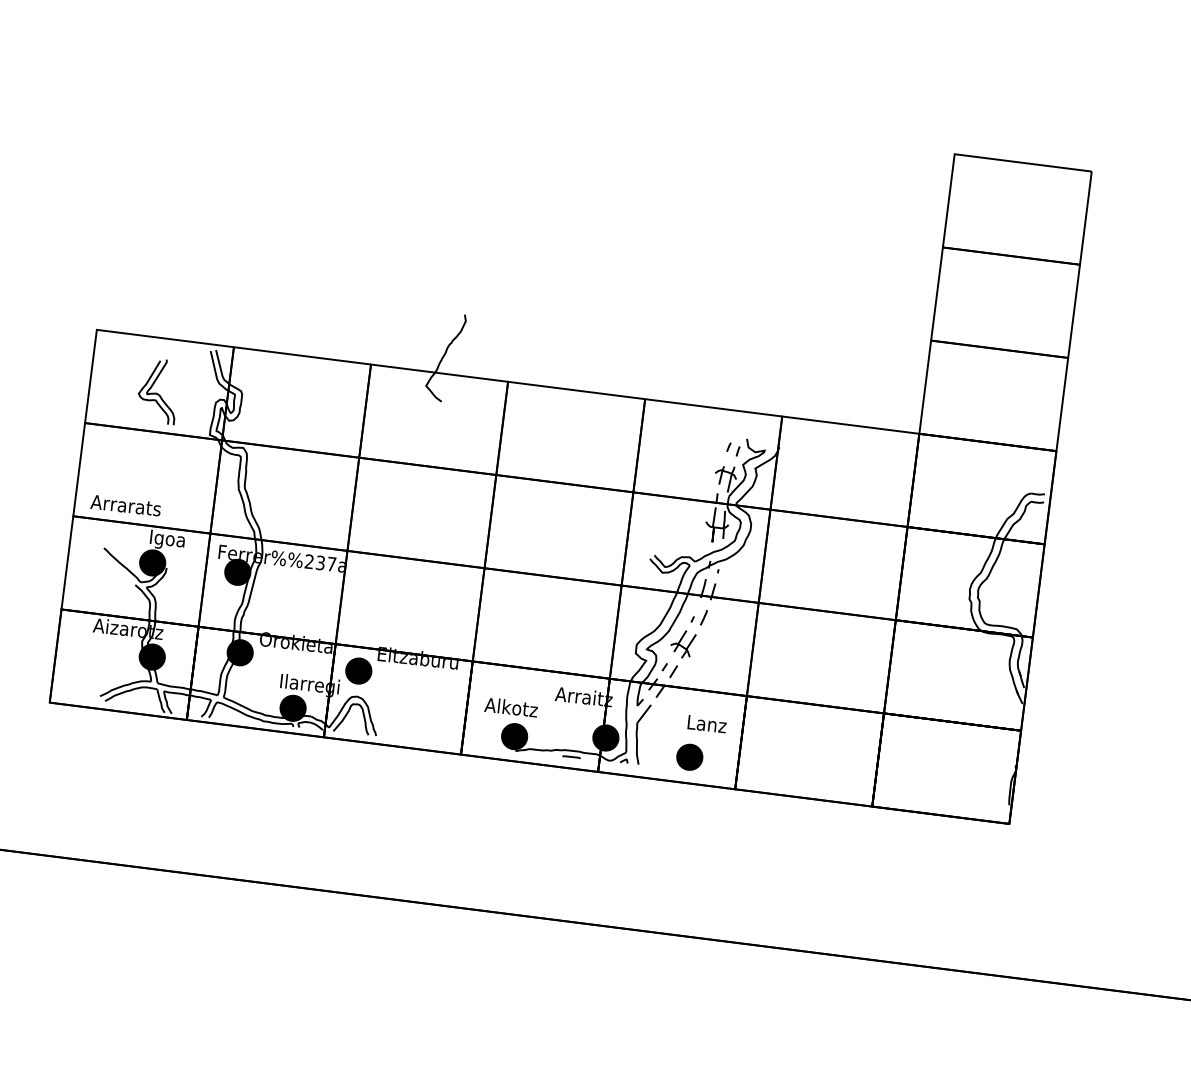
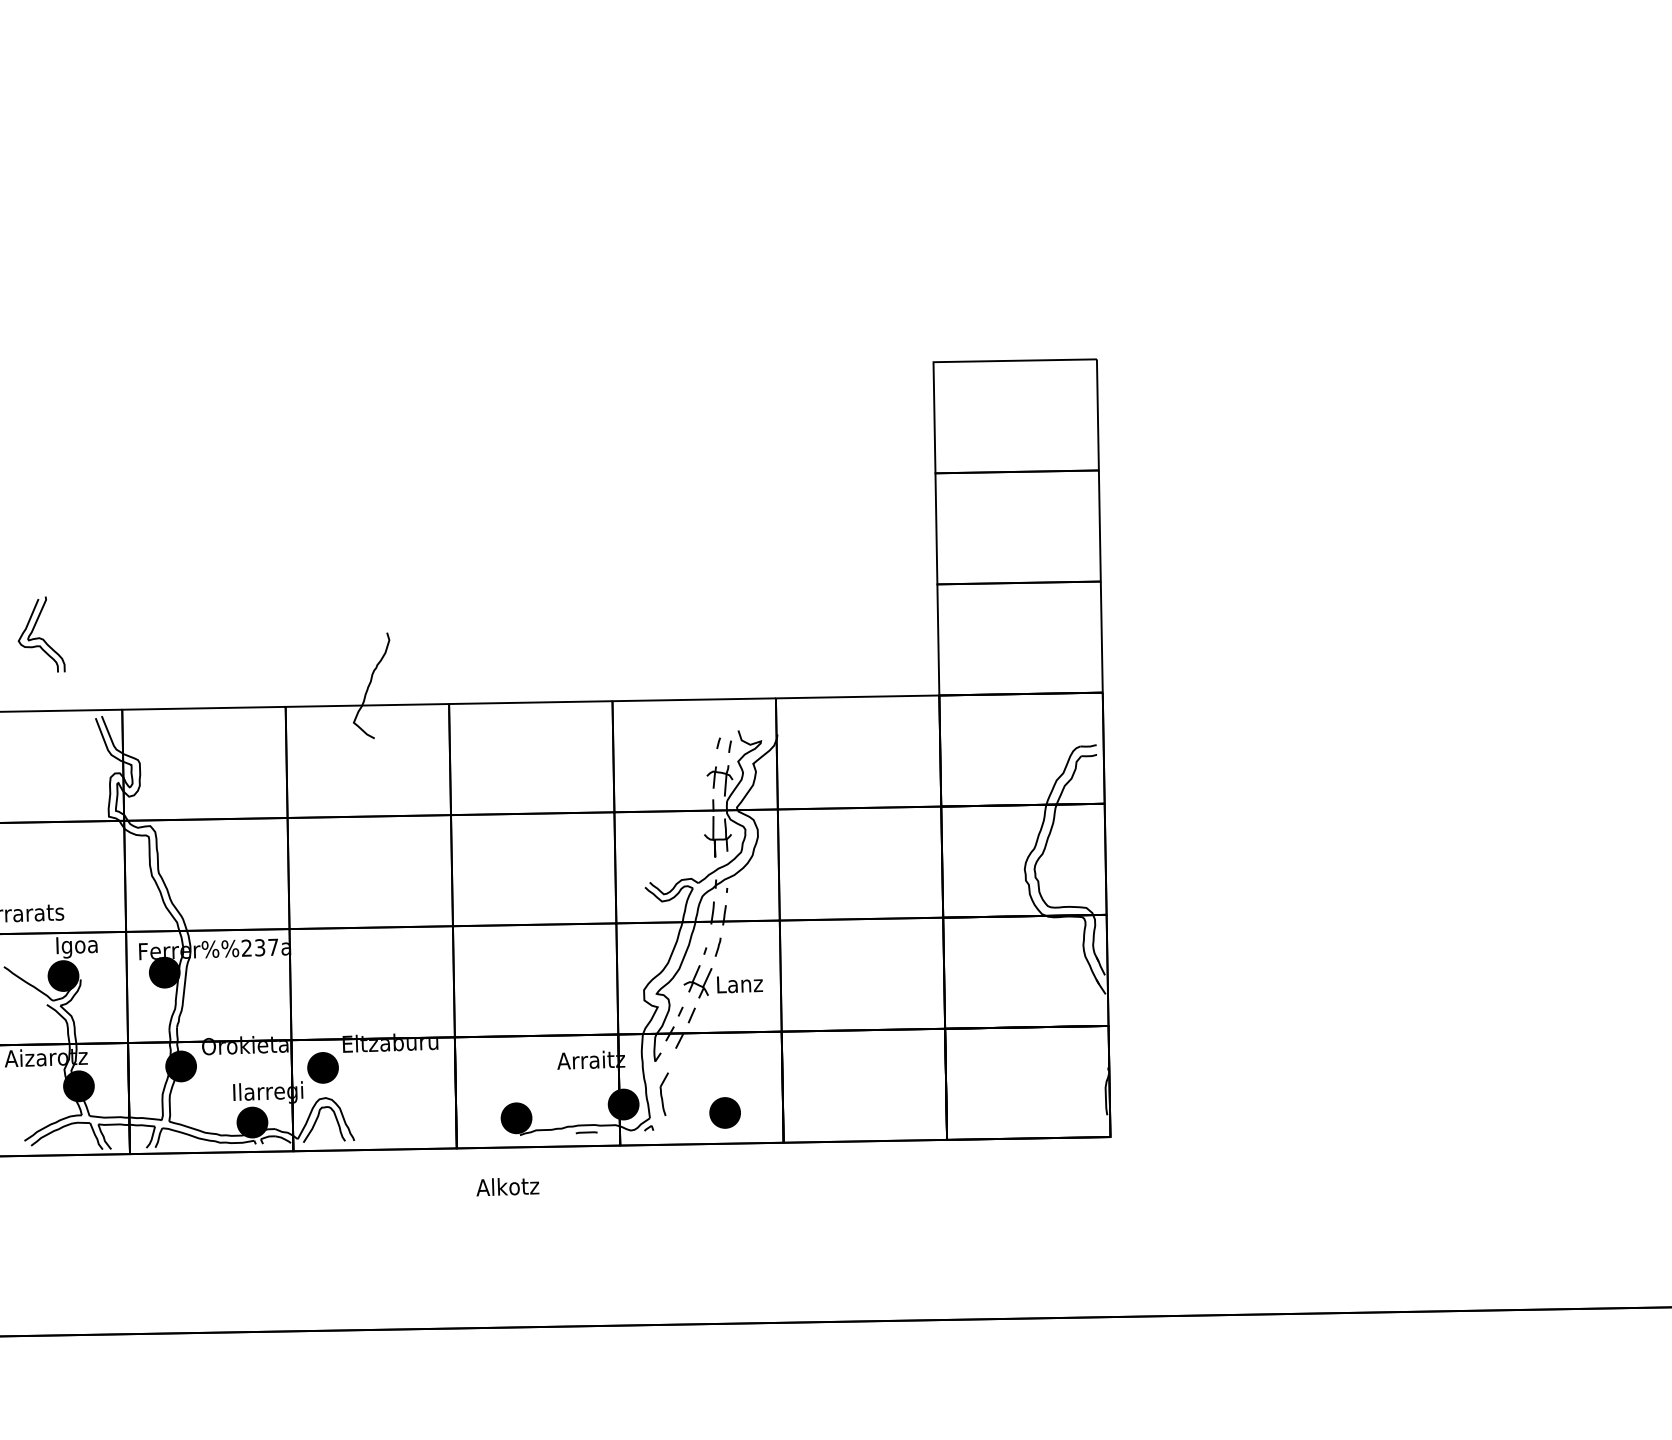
part: (158, 390) -> (41, 634), moved
text: (510, 708) -> (507, 1187), moved
text: (706, 724) -> (739, 984), moved
part: (641, 734) -> (664, 1094), size x0.6

